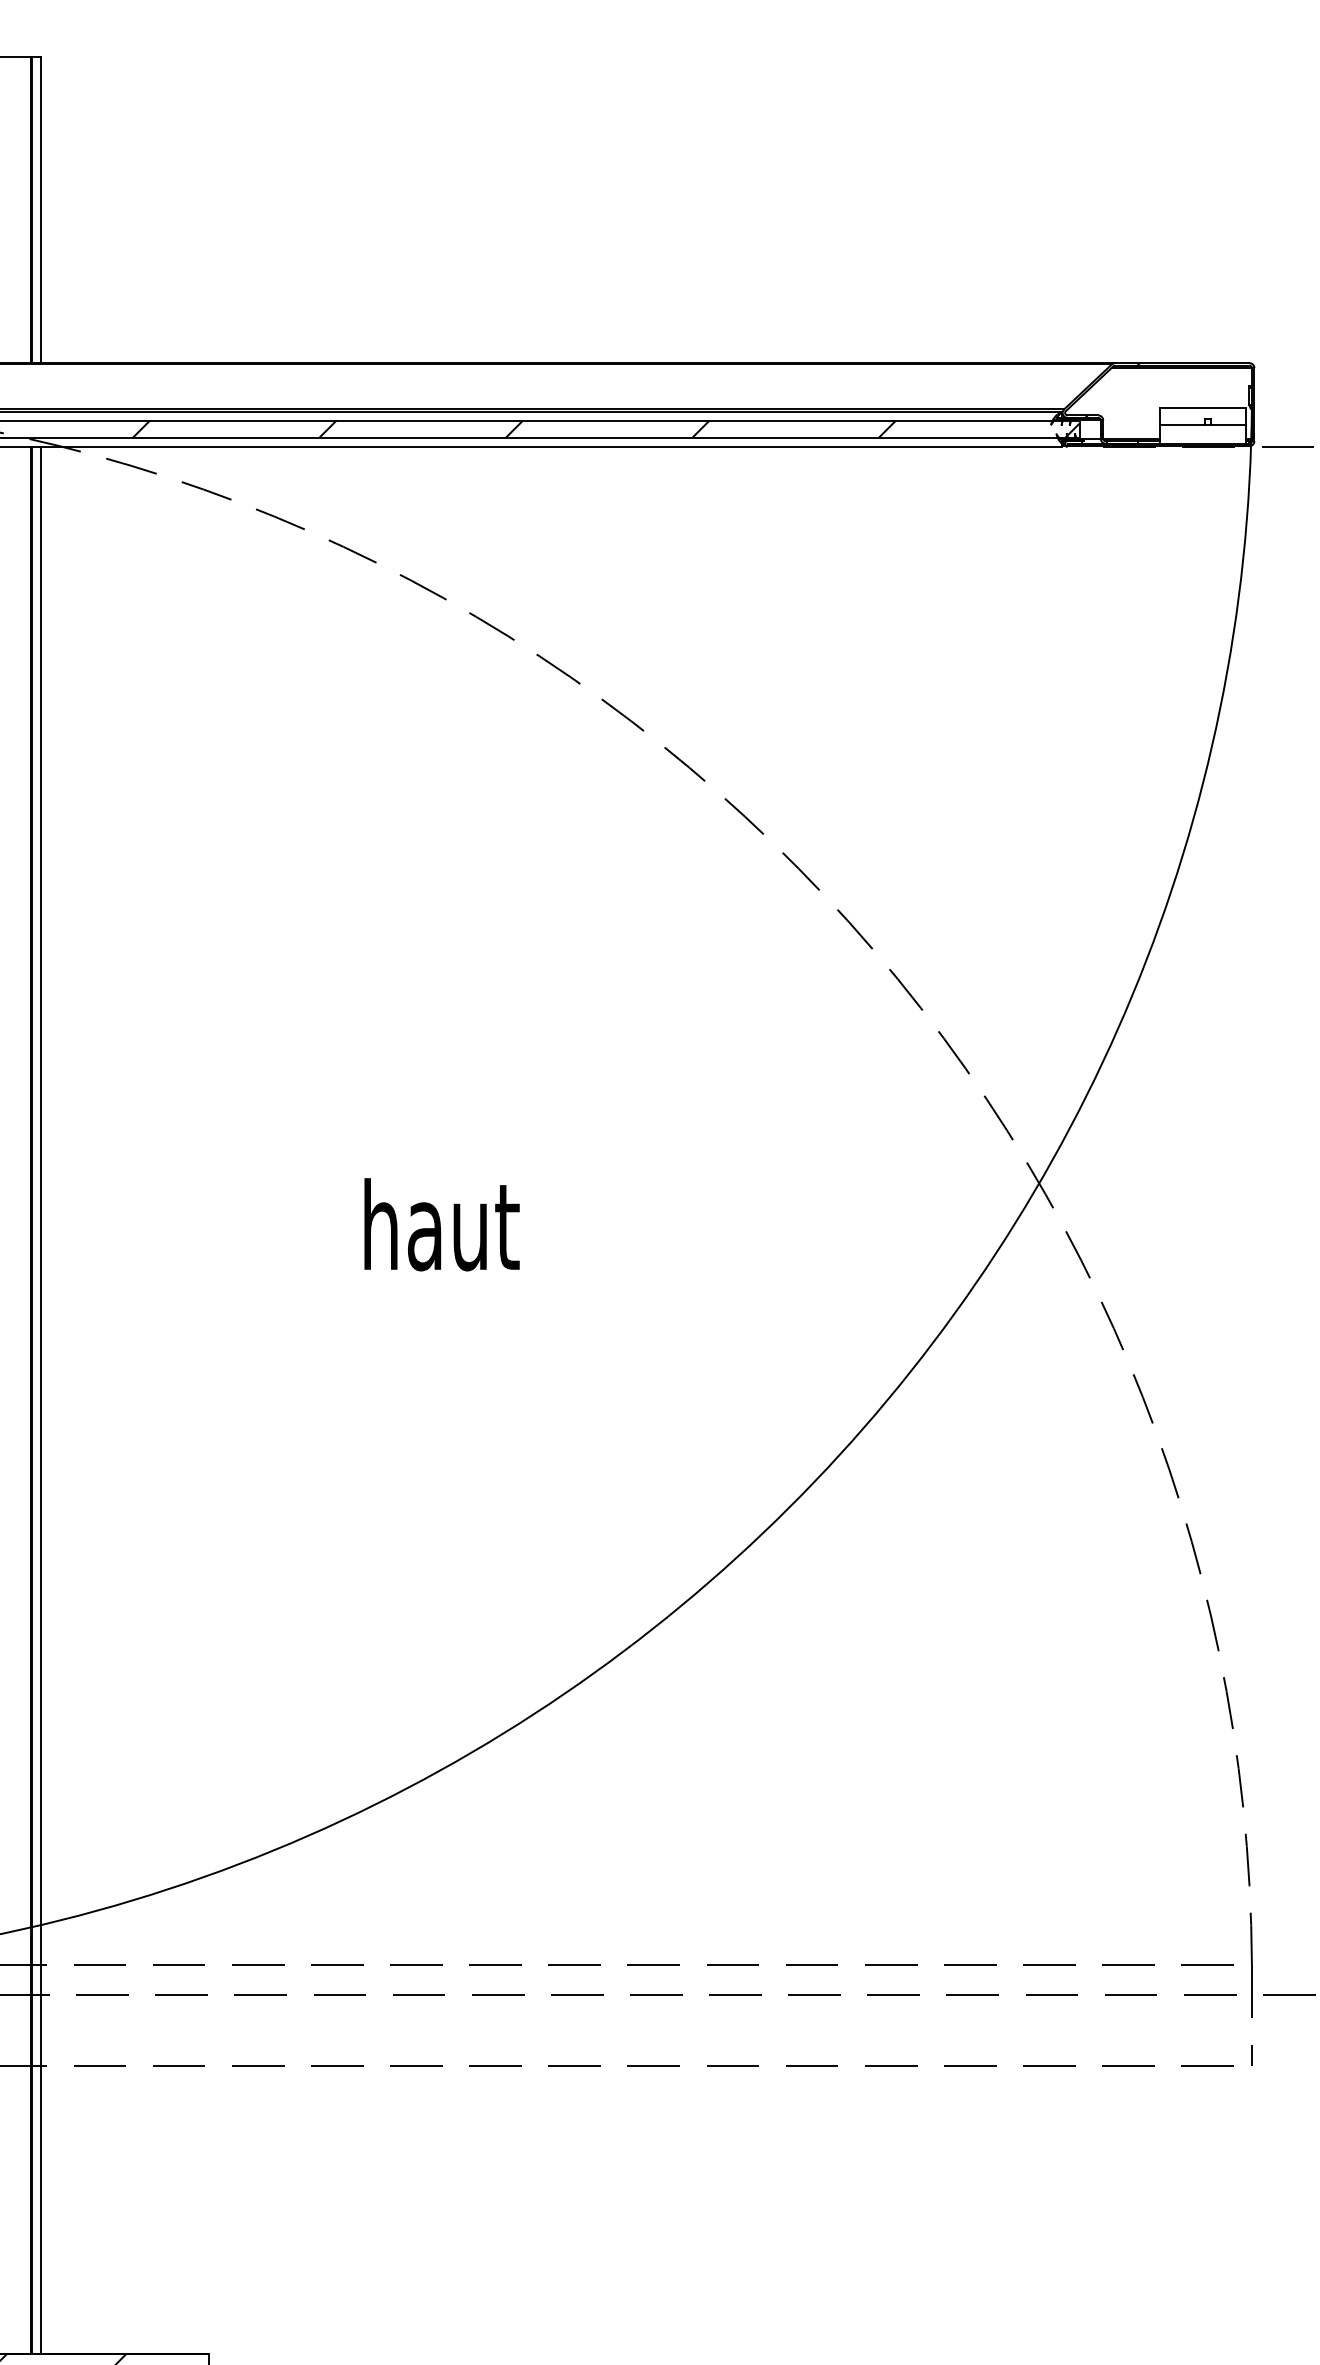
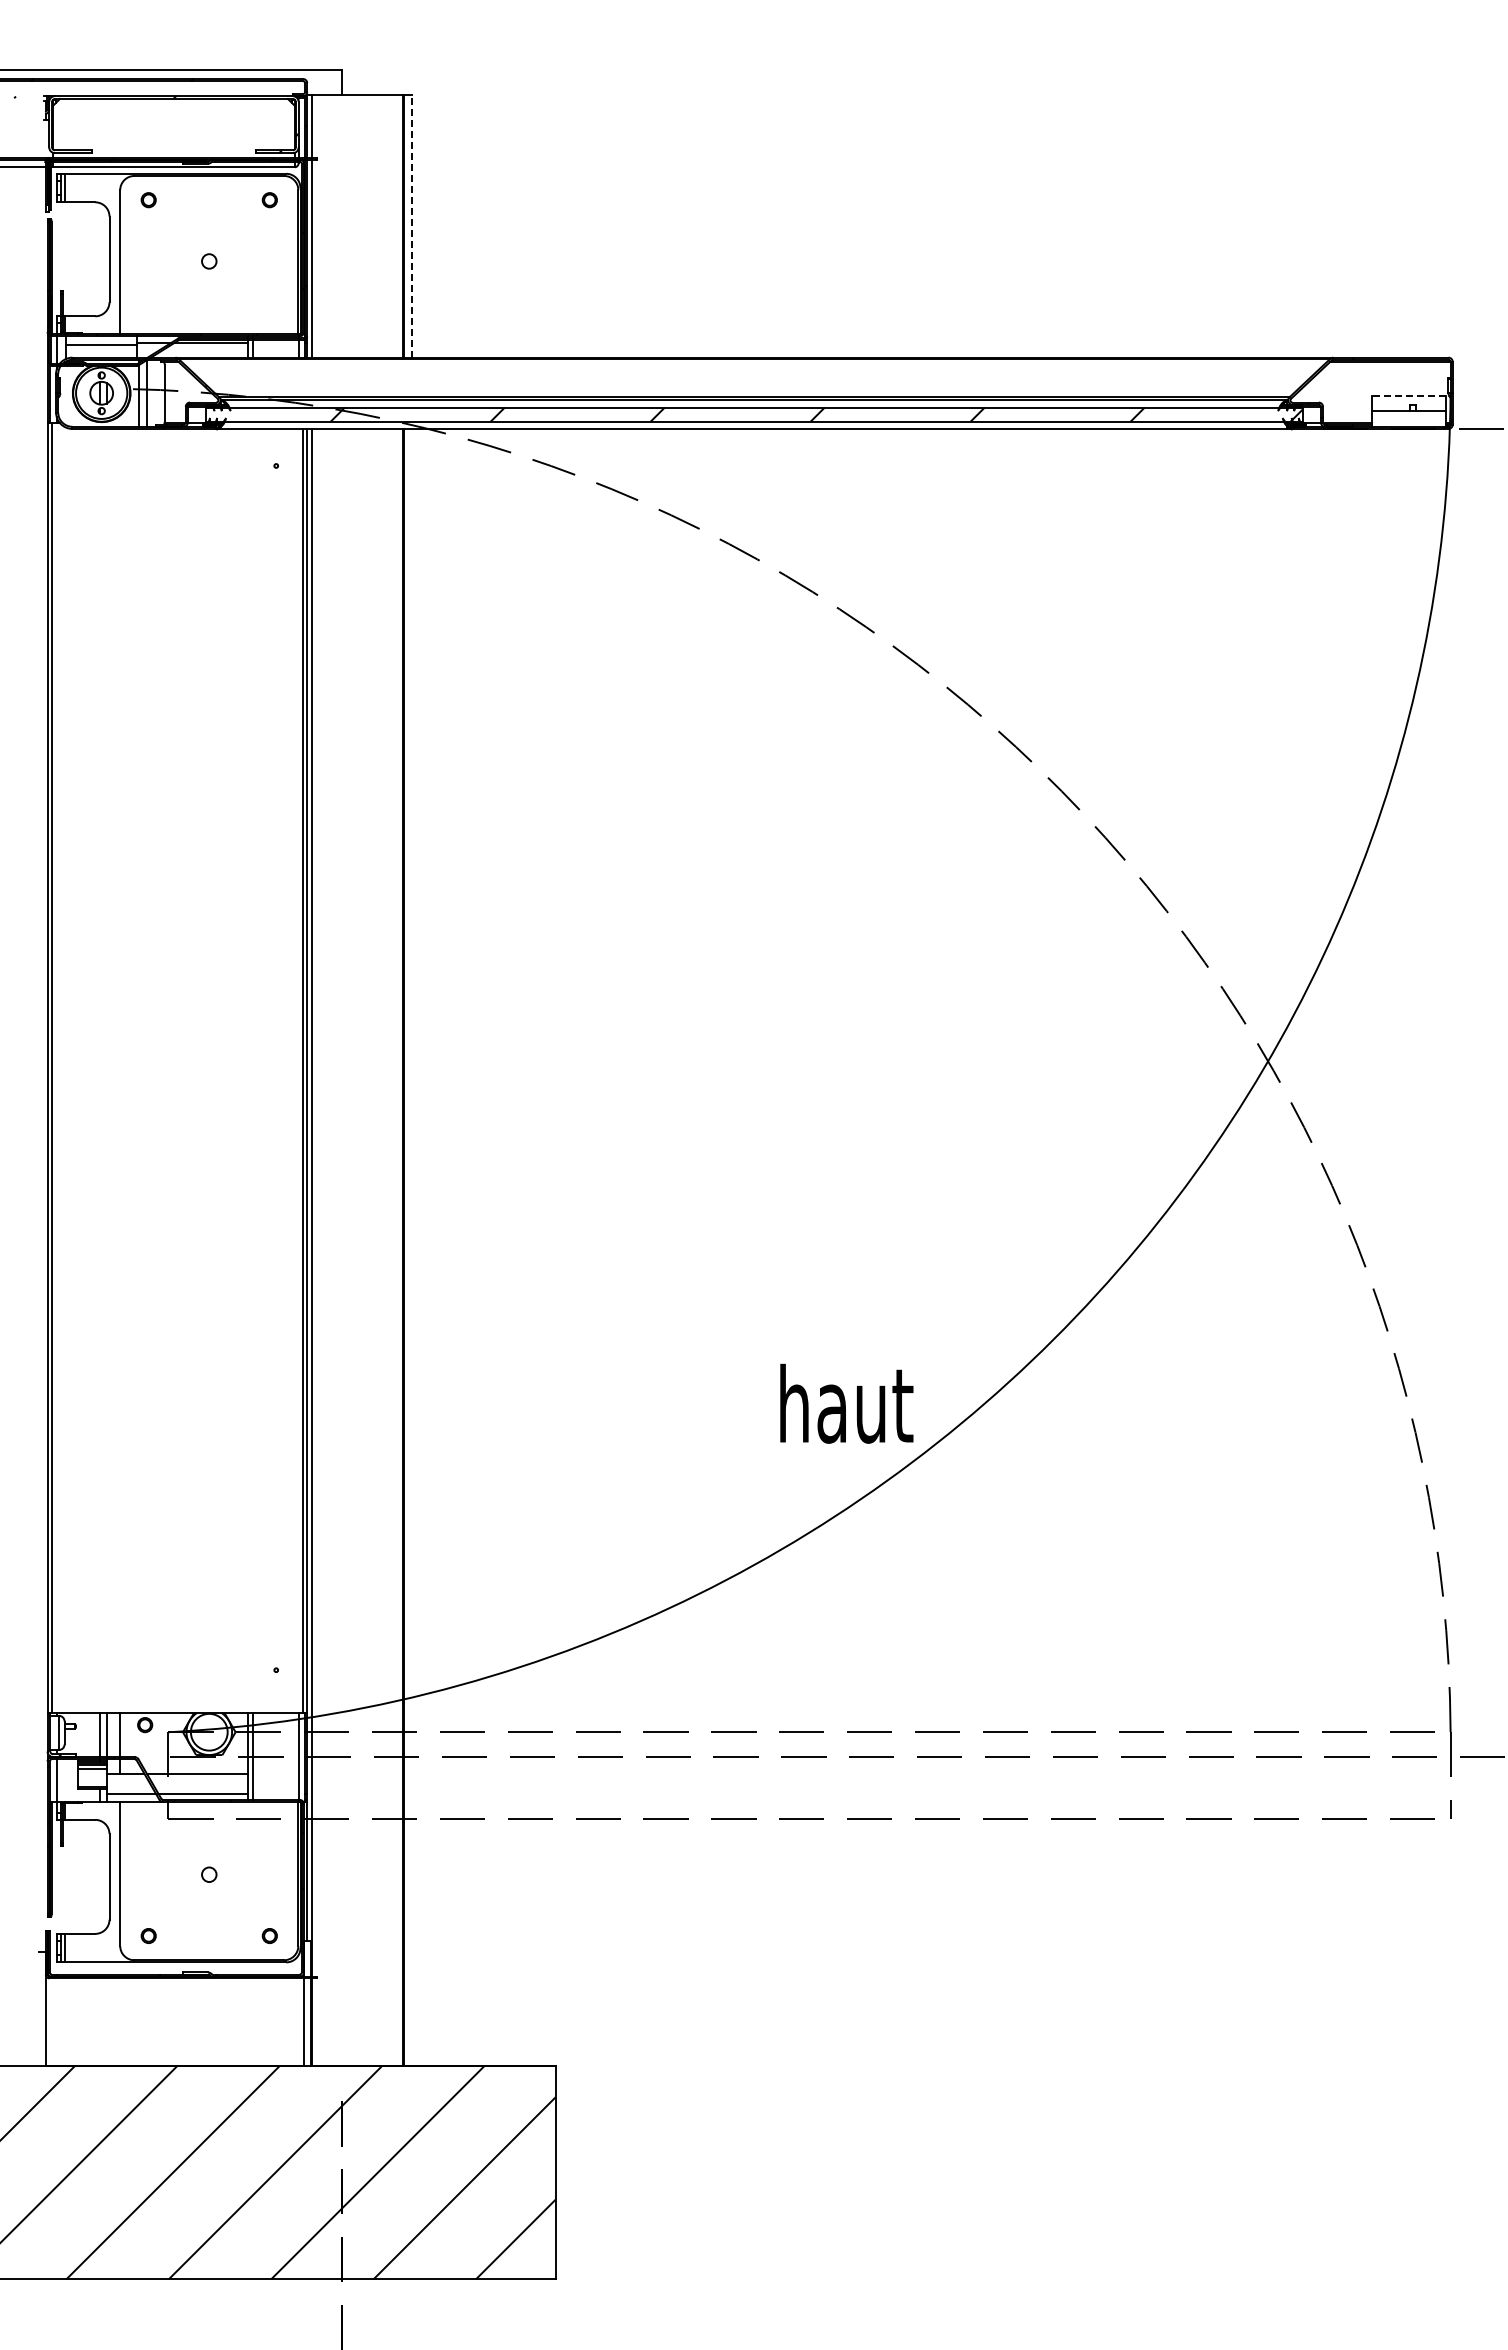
line: (40, 209) -> (411, 225), solid -> dashed
line: (1202, 408) -> (1408, 396), solid -> dashed
text: (441, 1224) -> (846, 1403), moved
line: (40, 1400) -> (411, 1247), removed

